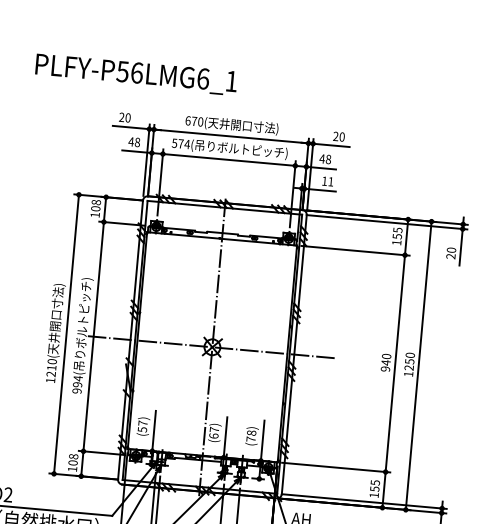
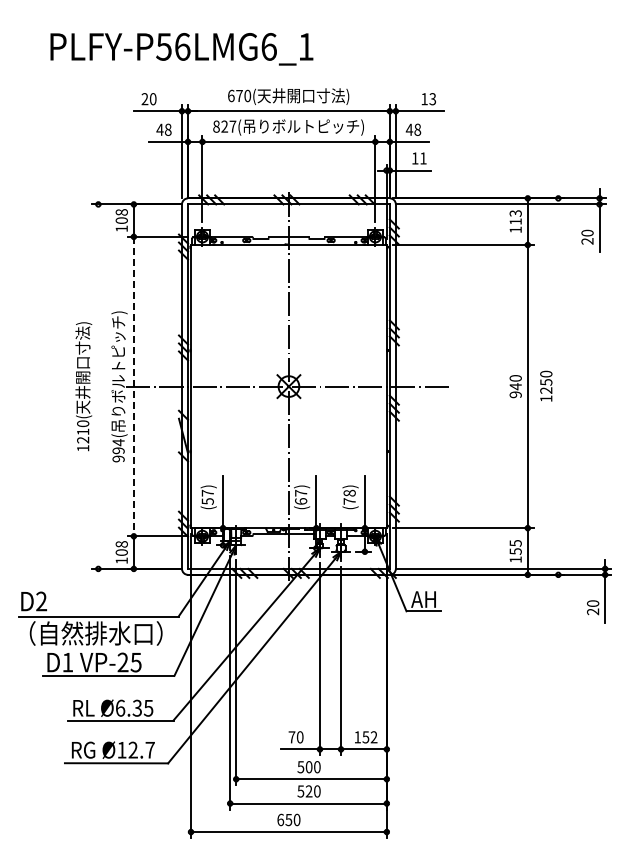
text: (136, 74) -> (181, 49), moved
text: (338, 137) -> (428, 99), 20 -> 13
text: (180, 143) -> (224, 126), 574( -> 827(
text: (397, 233) -> (515, 217), 155 -> 113
line: (66, 334) -> (98, 386), removed
line: (93, 336) -> (133, 386), solid -> dashed
line: (418, 365) -> (558, 386), removed

